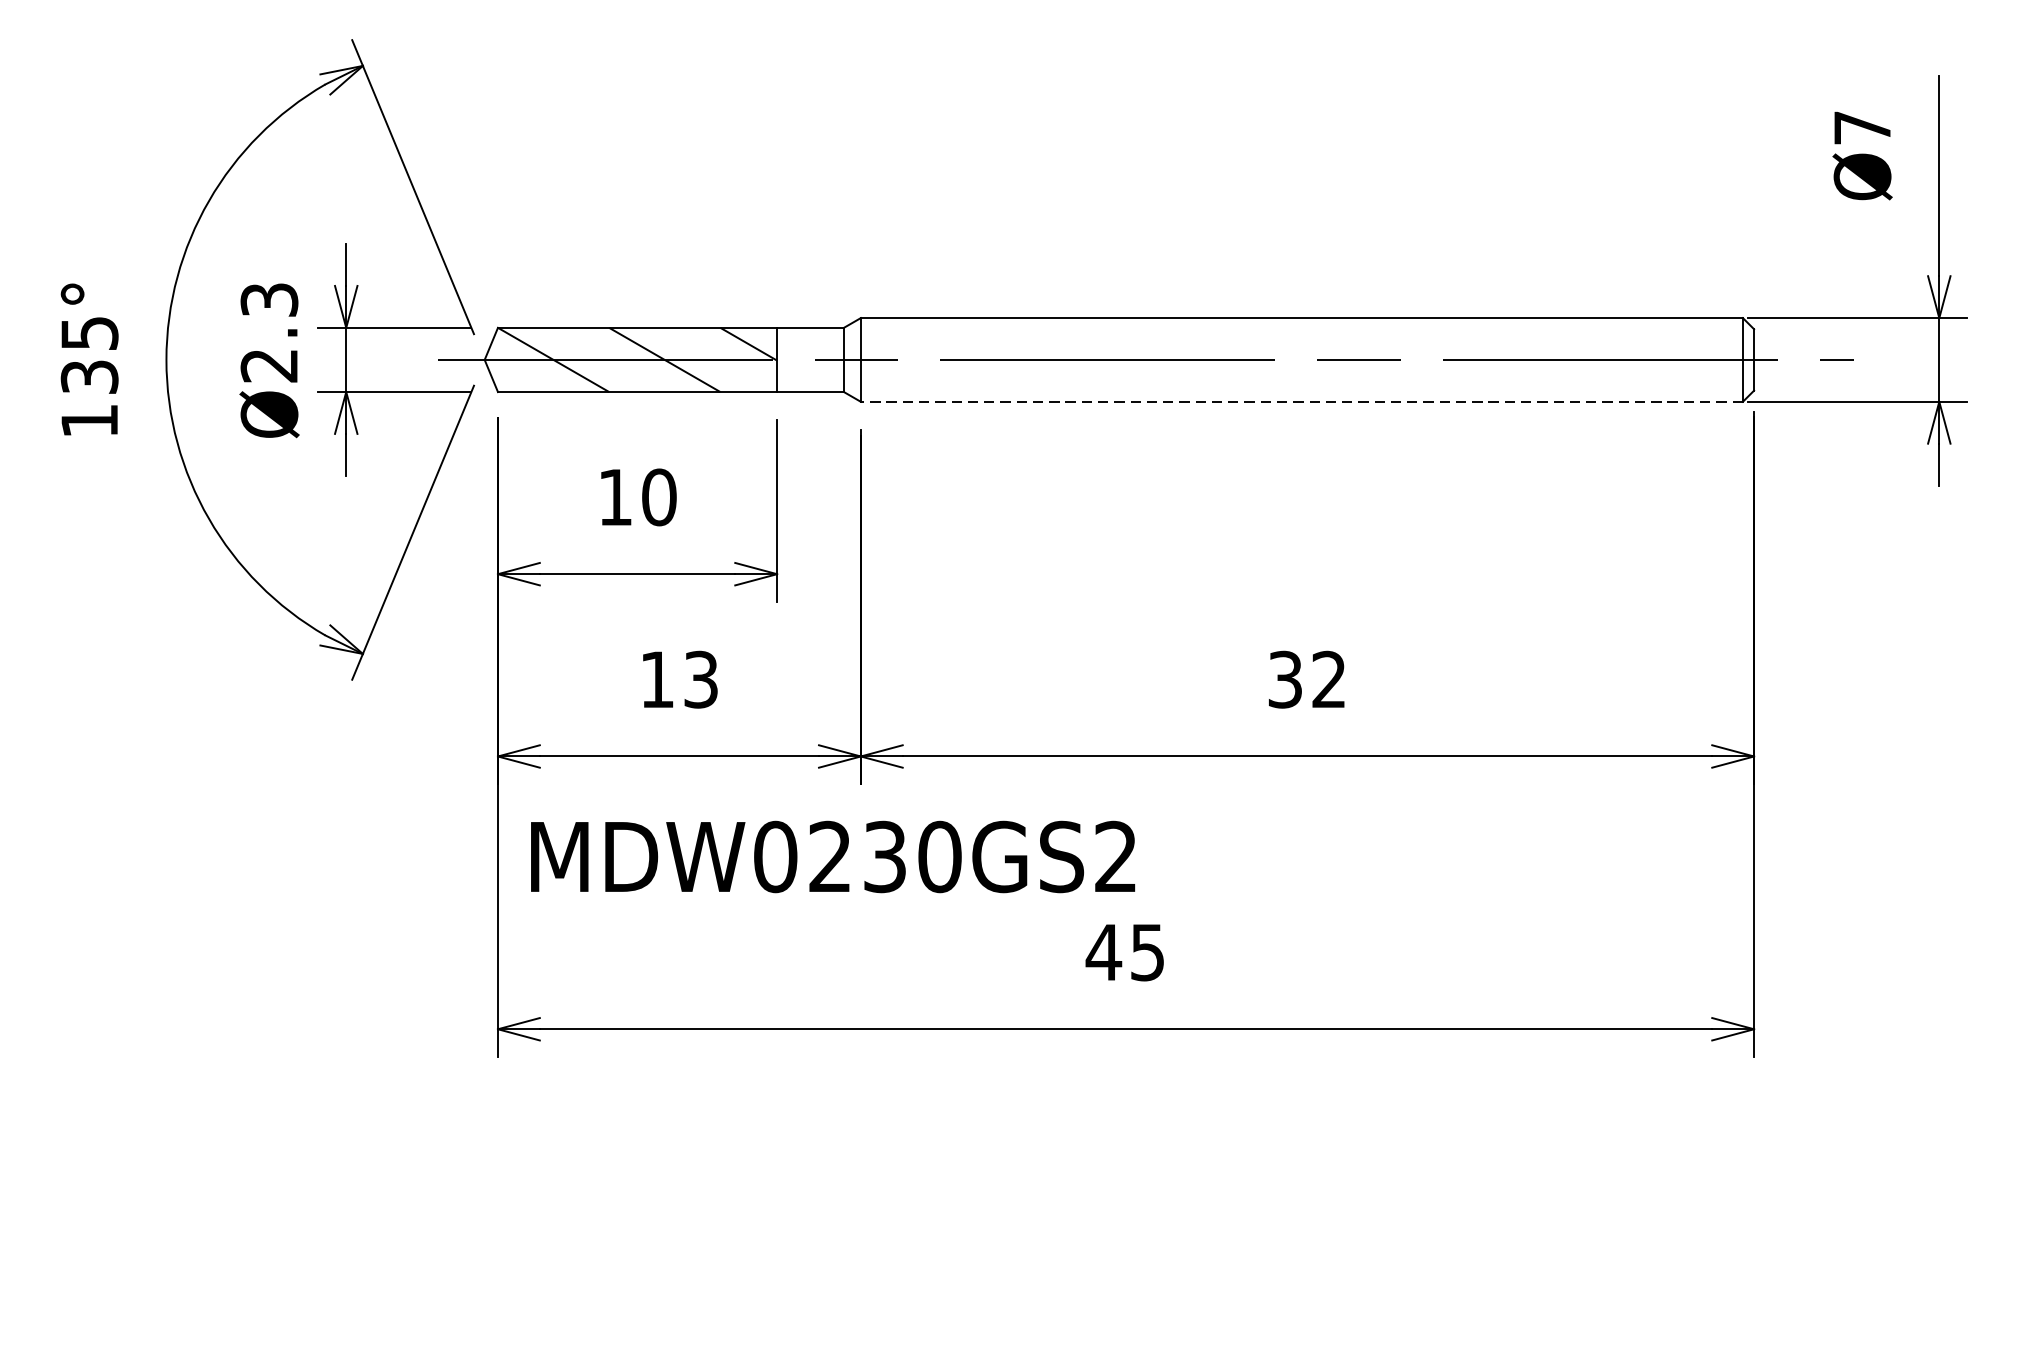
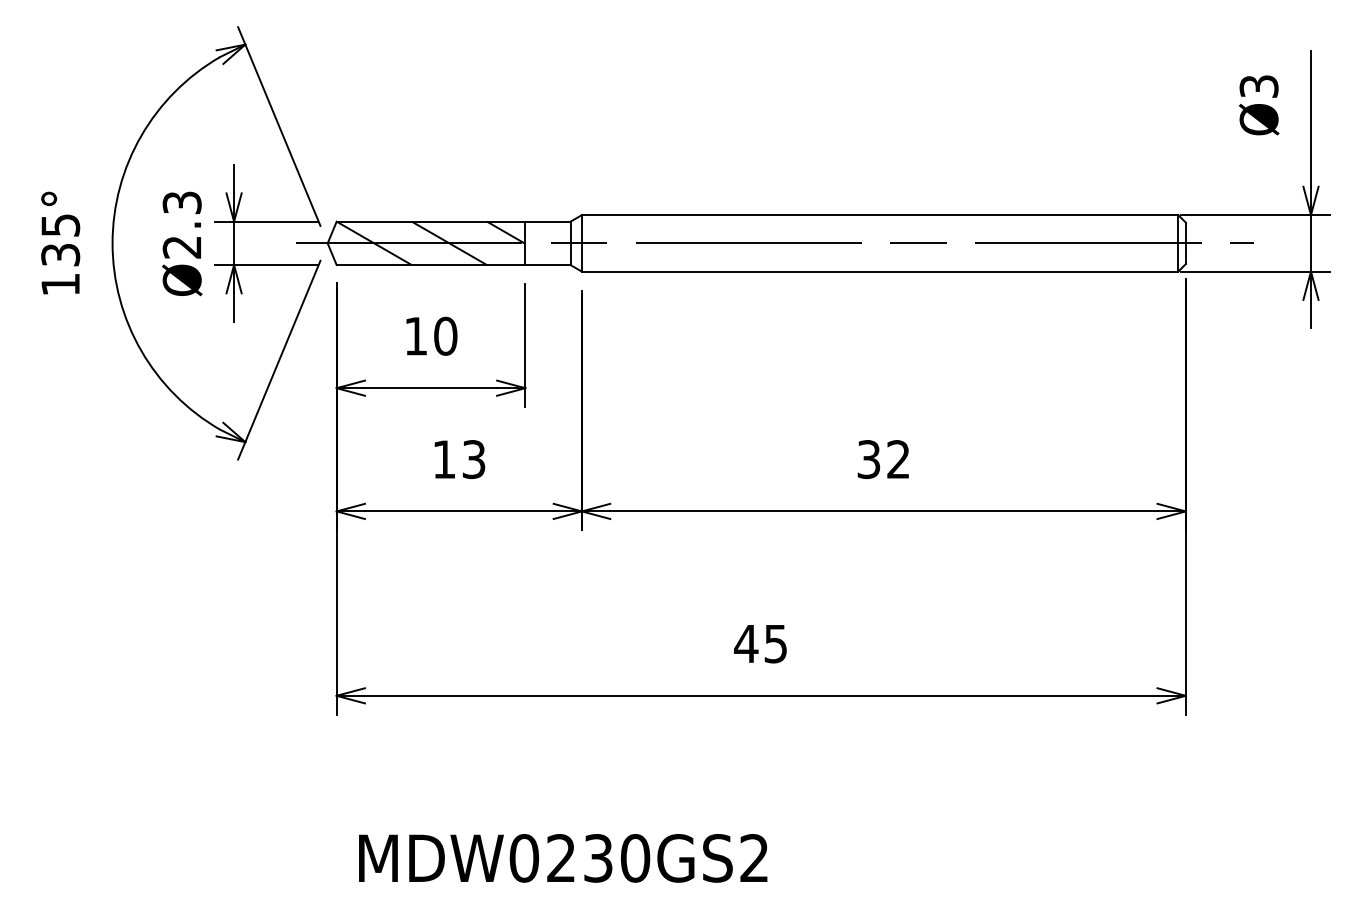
text: (1861, 127) -> (1258, 86), Ø7 -> Ø3
line: (1300, 401) -> (879, 271), dashed -> solid
text: (833, 857) -> (563, 858), moved

